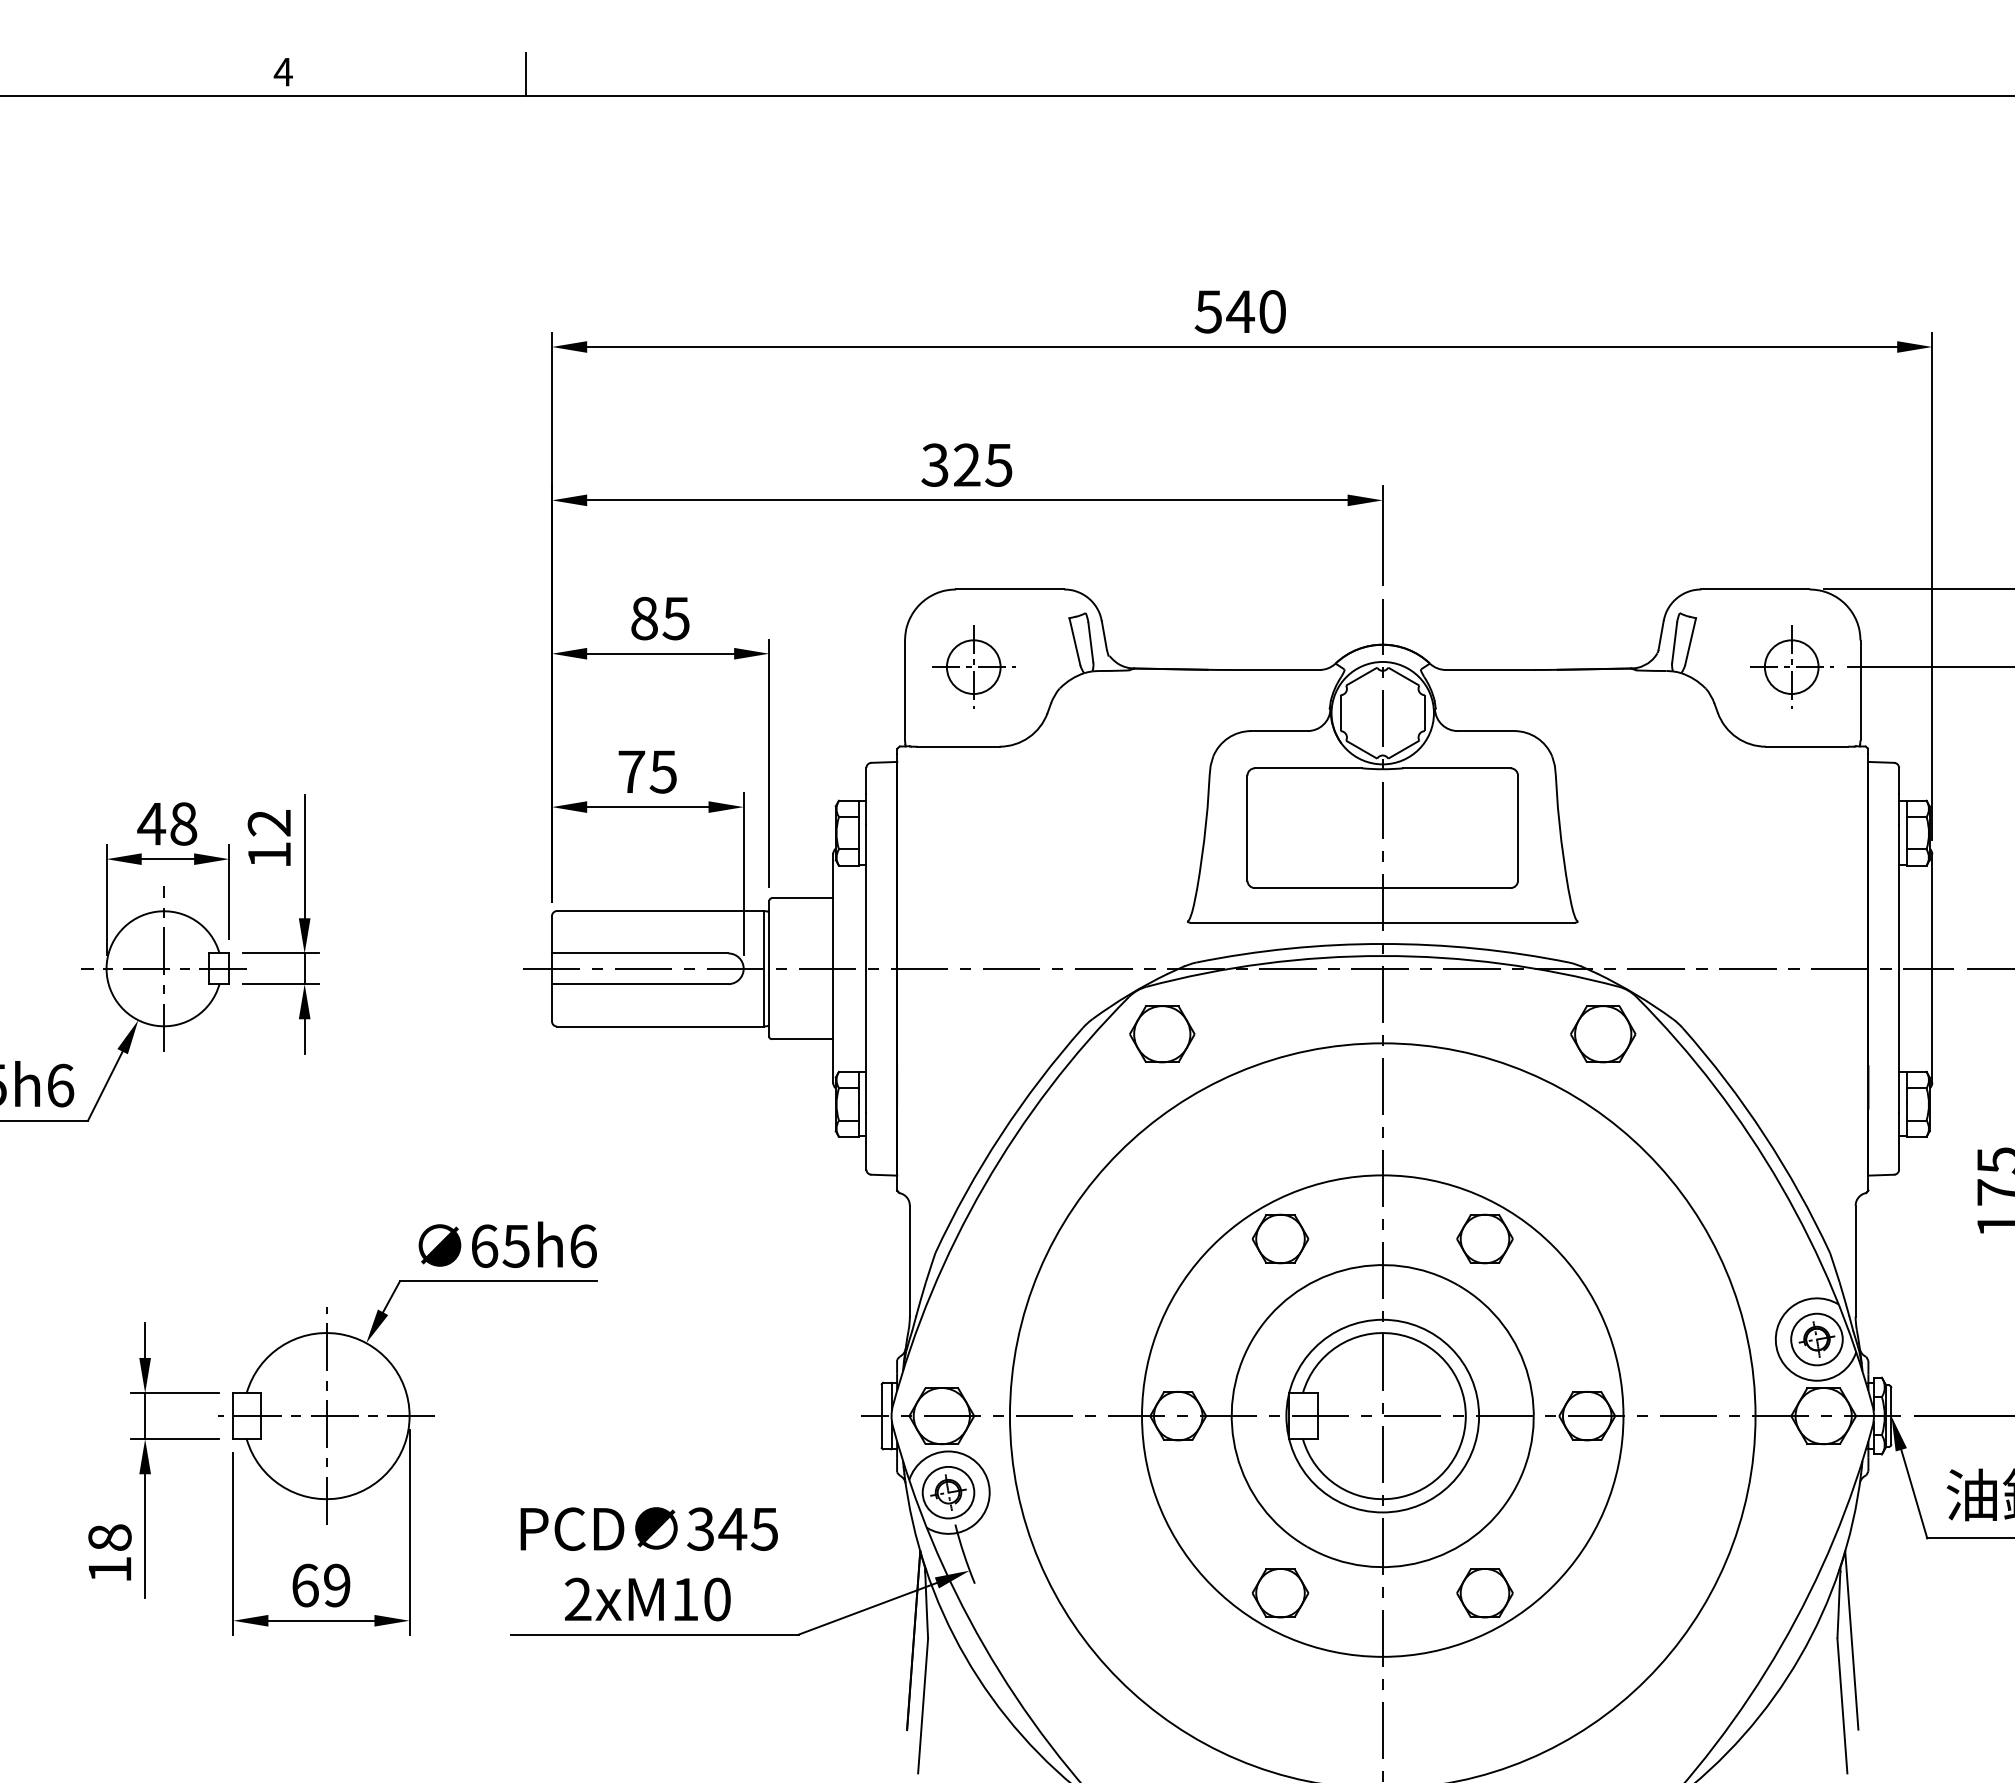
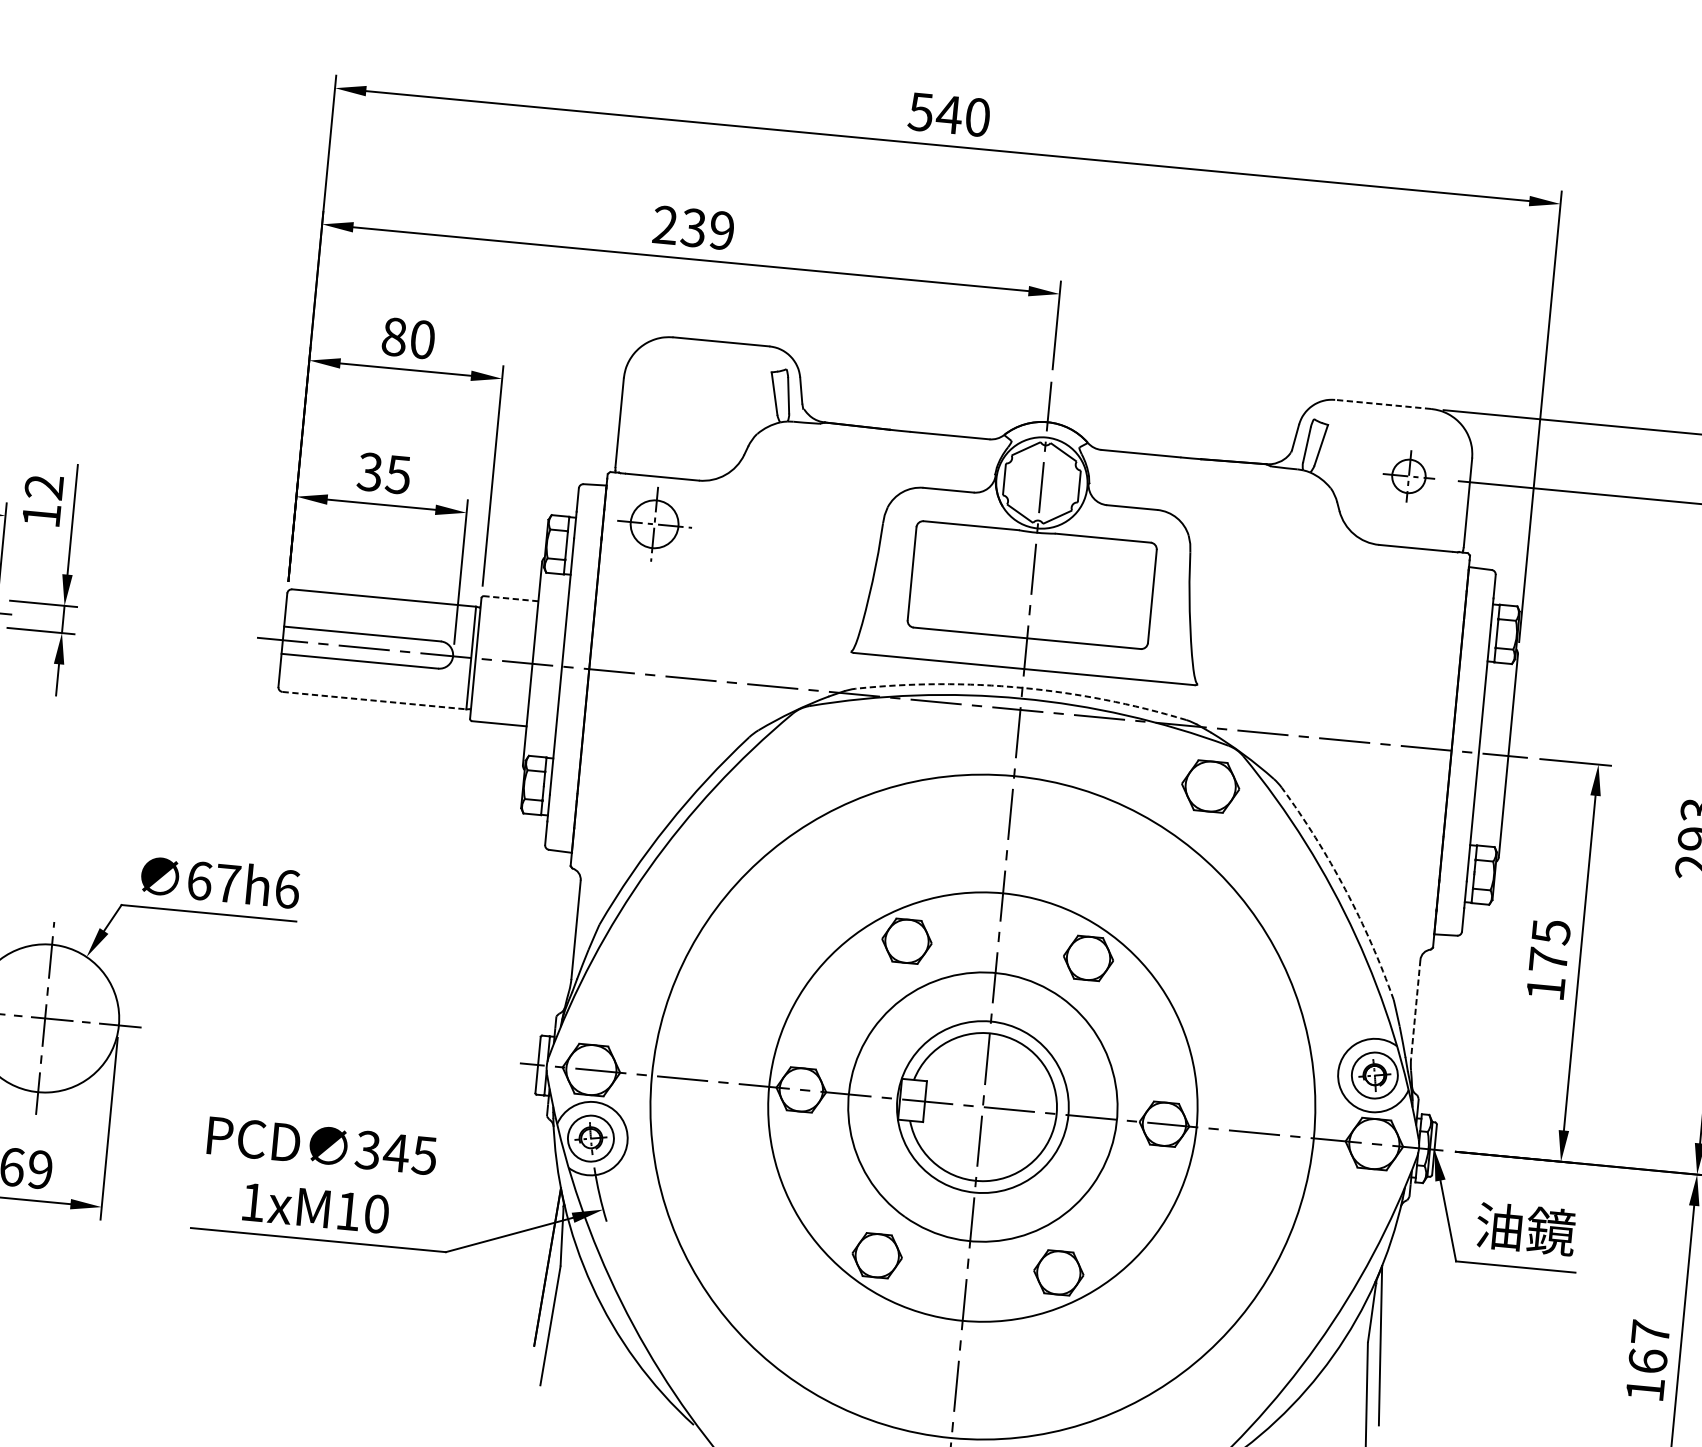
text: (966, 464) -> (693, 227), 325 -> 239
line: (1754, 589) -> (1382, 404), solid -> dashed
text: (675, 618) -> (421, 339), 85 -> 80
part: (973, 666) -> (654, 523), moved
part: (1791, 666) -> (1408, 475), size x0.7
text: (631, 771) -> (370, 471), 75 -> 35
line: (802, 898) -> (511, 598), solid -> dashed
arc: (1382, 943) -> (1022, 687), solid -> dashed
line: (660, 1026) -> (374, 700), solid -> dashed
part: (1162, 1034) -> (819, 749), removed
arc: (1764, 1135) -> (1345, 889), solid -> dashed
text: (515, 1246) -> (227, 883), 65h6 -> 67h6
line: (1855, 1261) -> (1415, 1009), solid -> dashed
text: (578, 1598) -> (253, 1201), 2xM10 -> 1xM10

